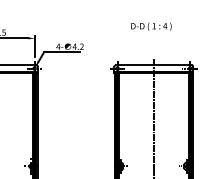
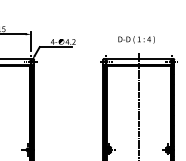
text: (151, 26) -> (136, 39), moved

